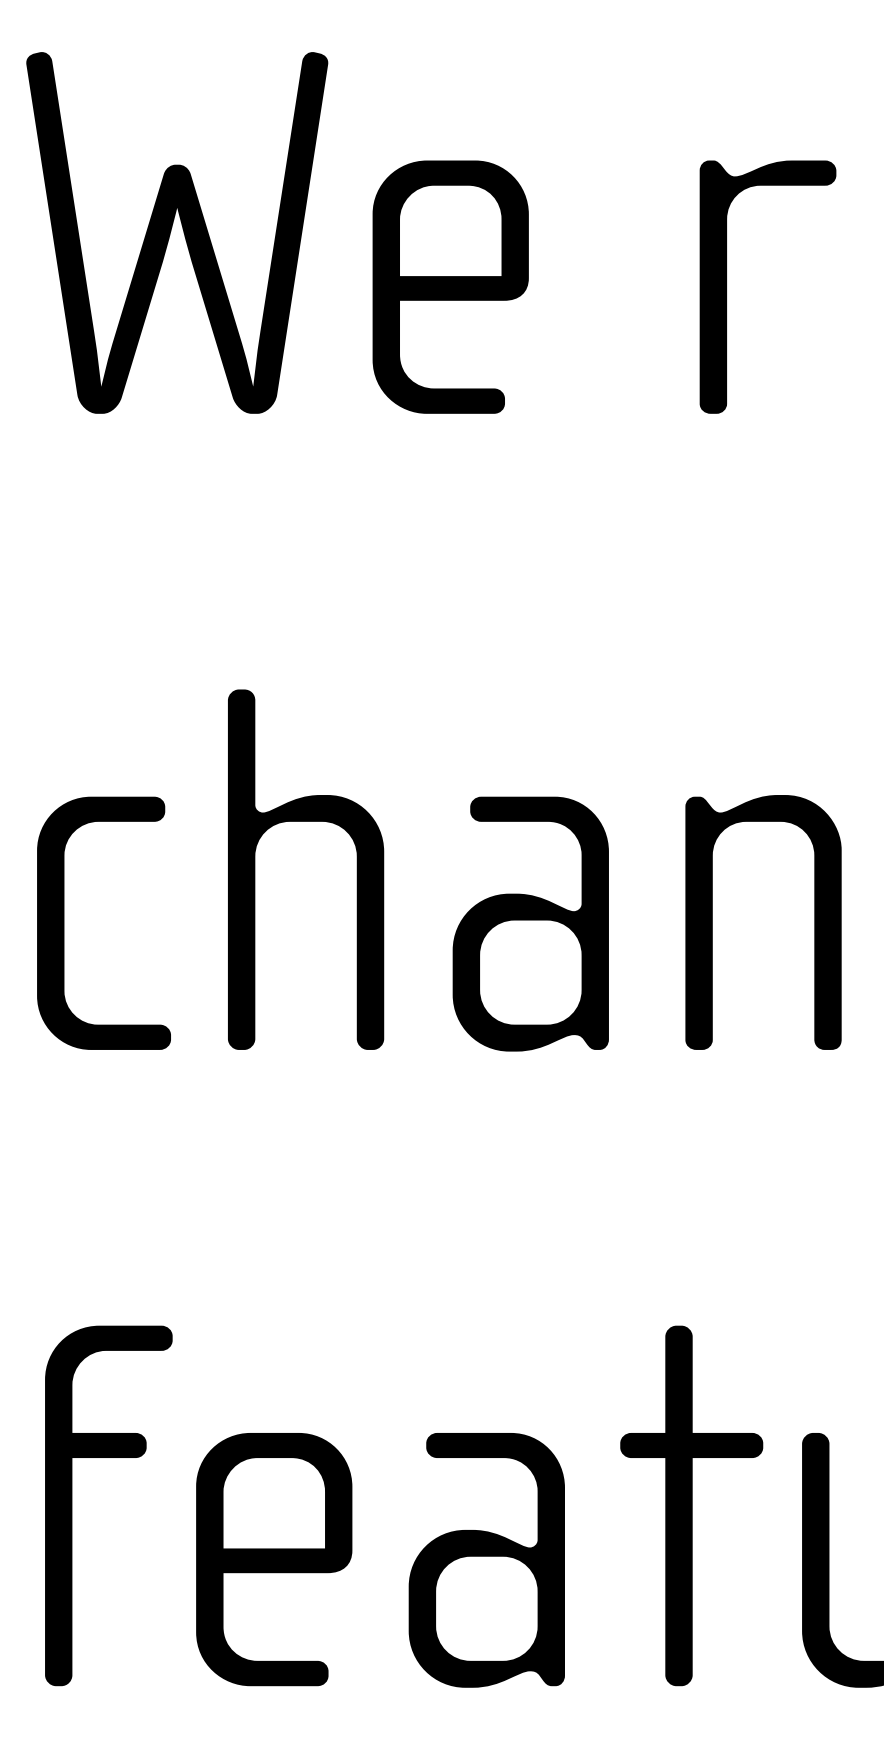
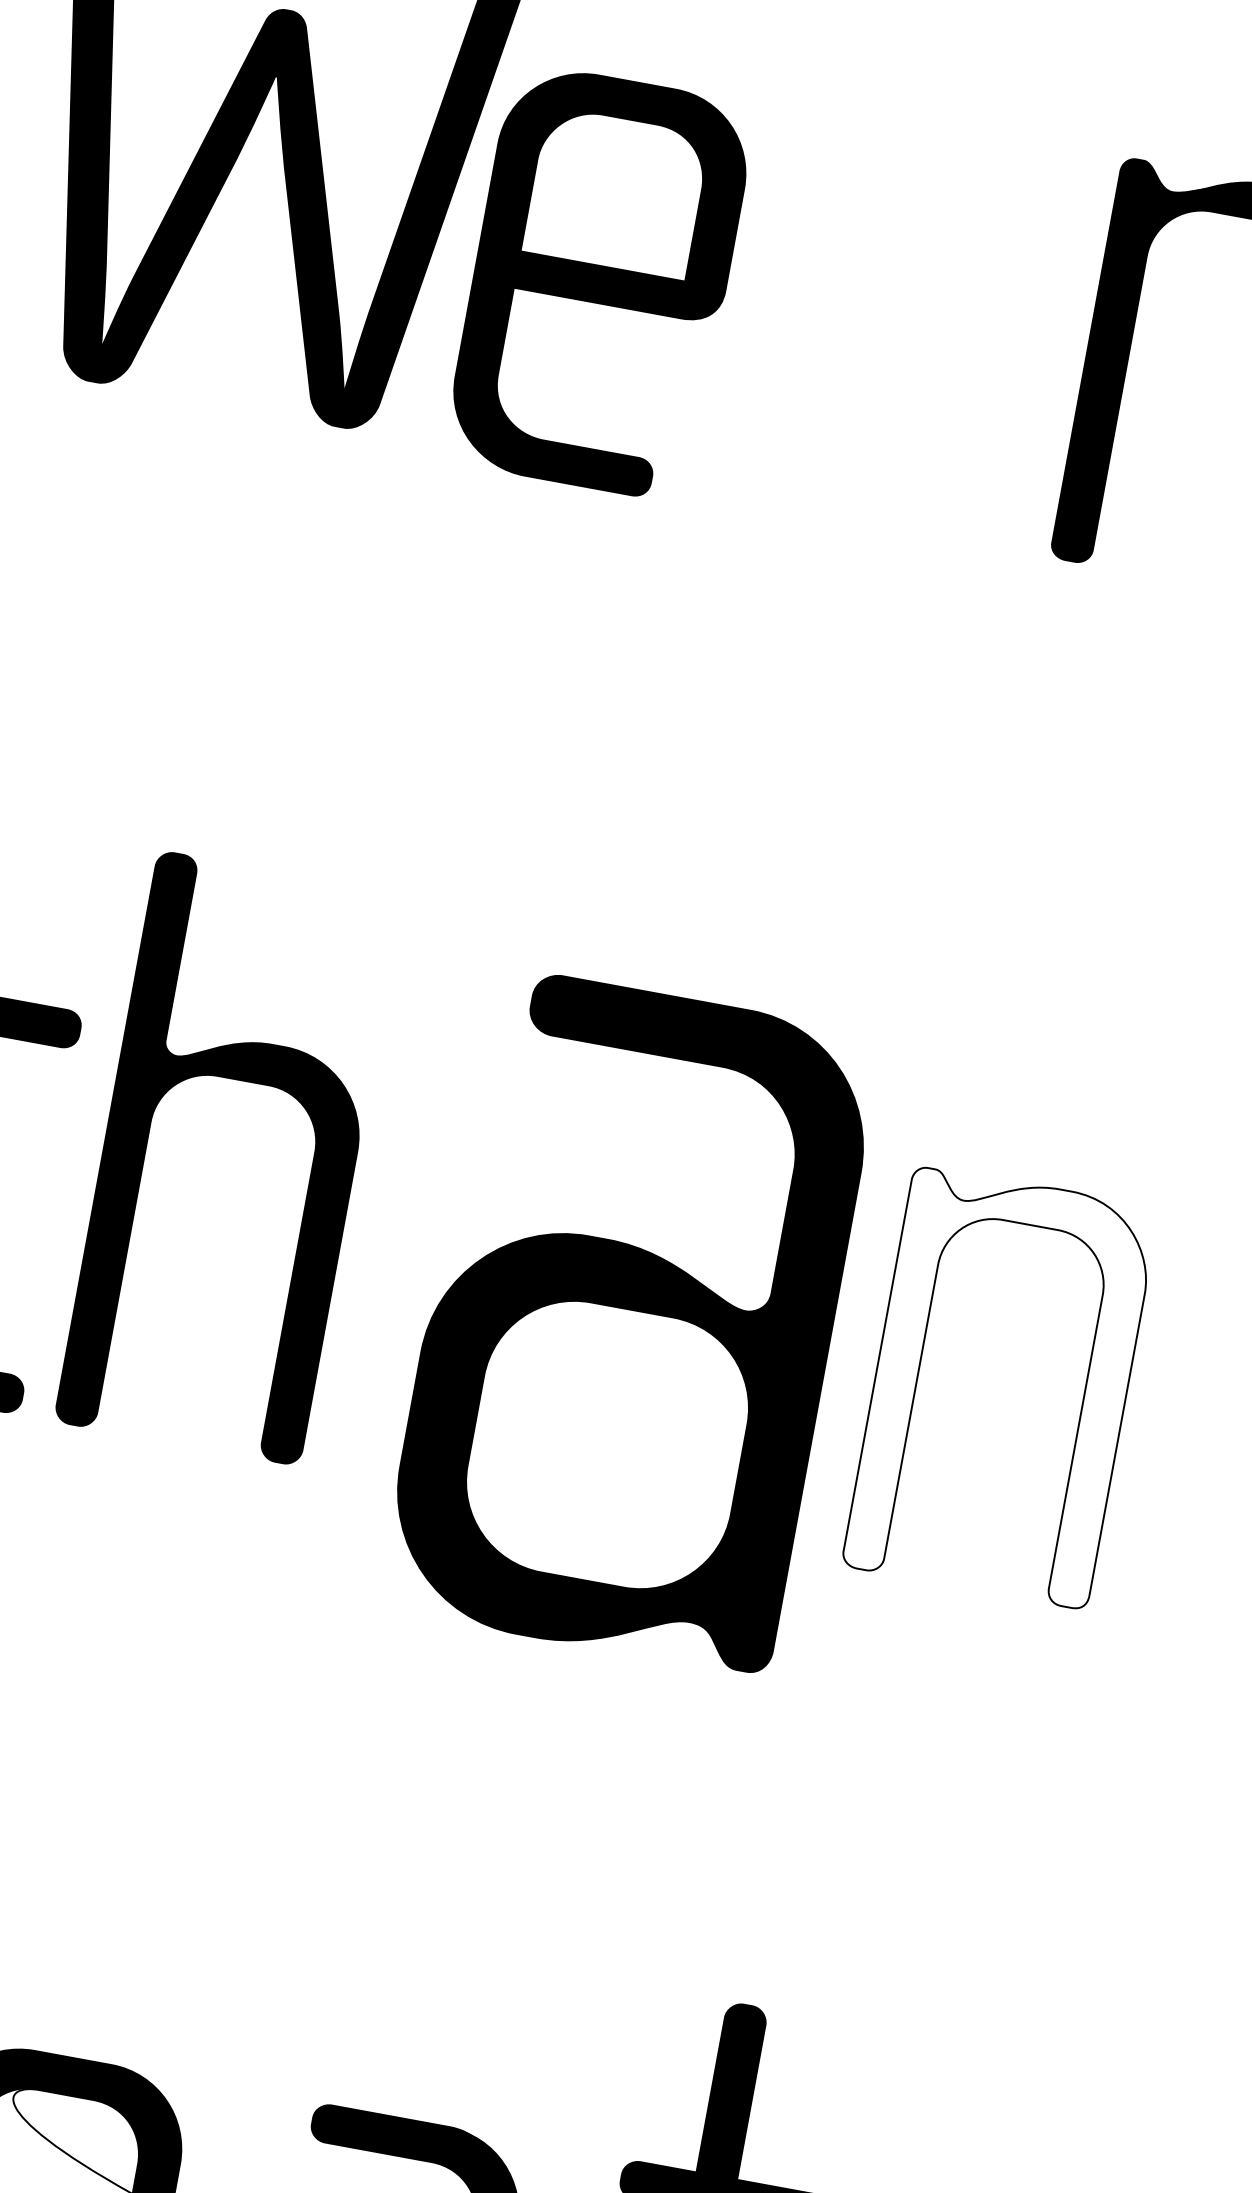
part: (450, 286) -> (599, 281), moved
part: (306, 821) -> (243, 1081), moved
fill: (763, 922) -> (1000, 1386), removed
part: (530, 923) -> (629, 1320), size x1.6

